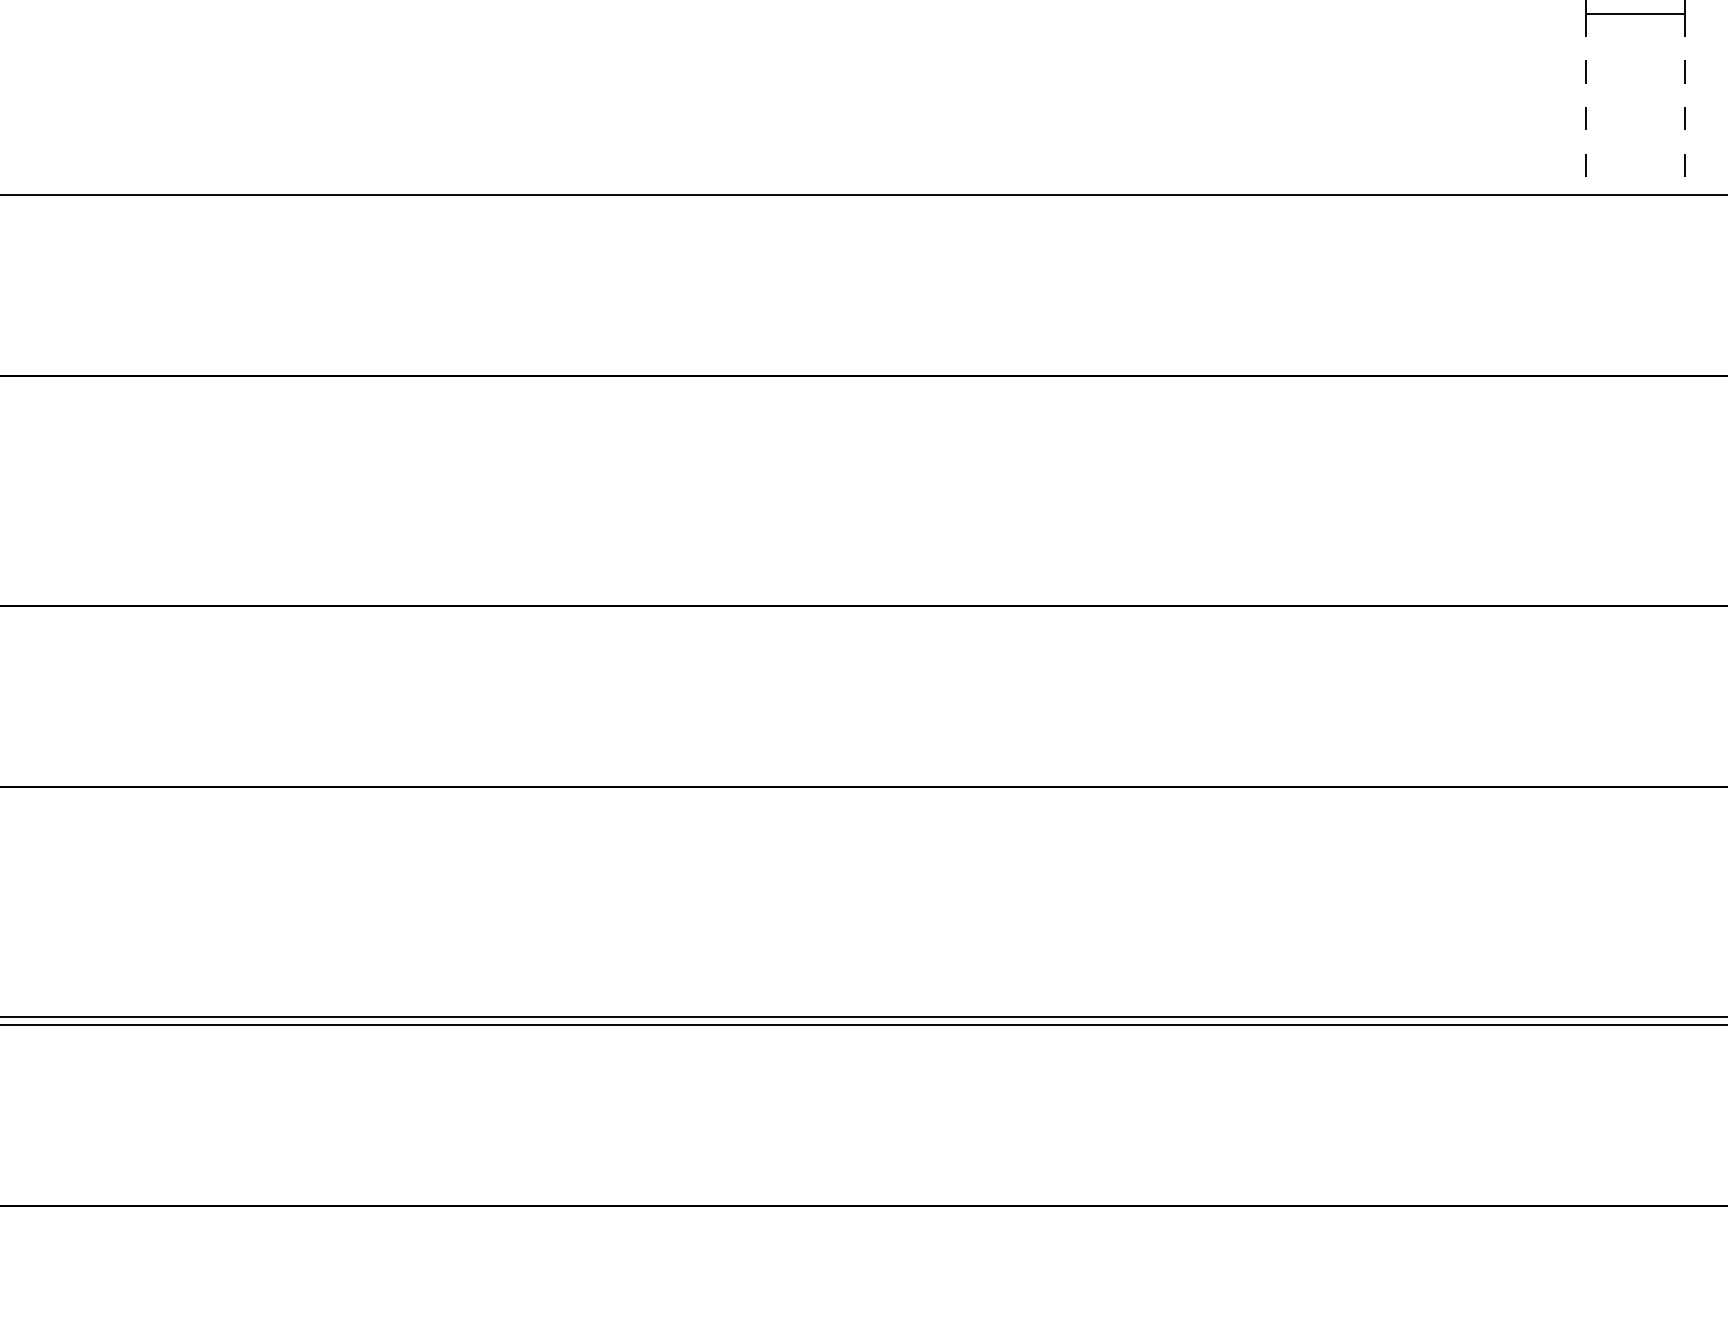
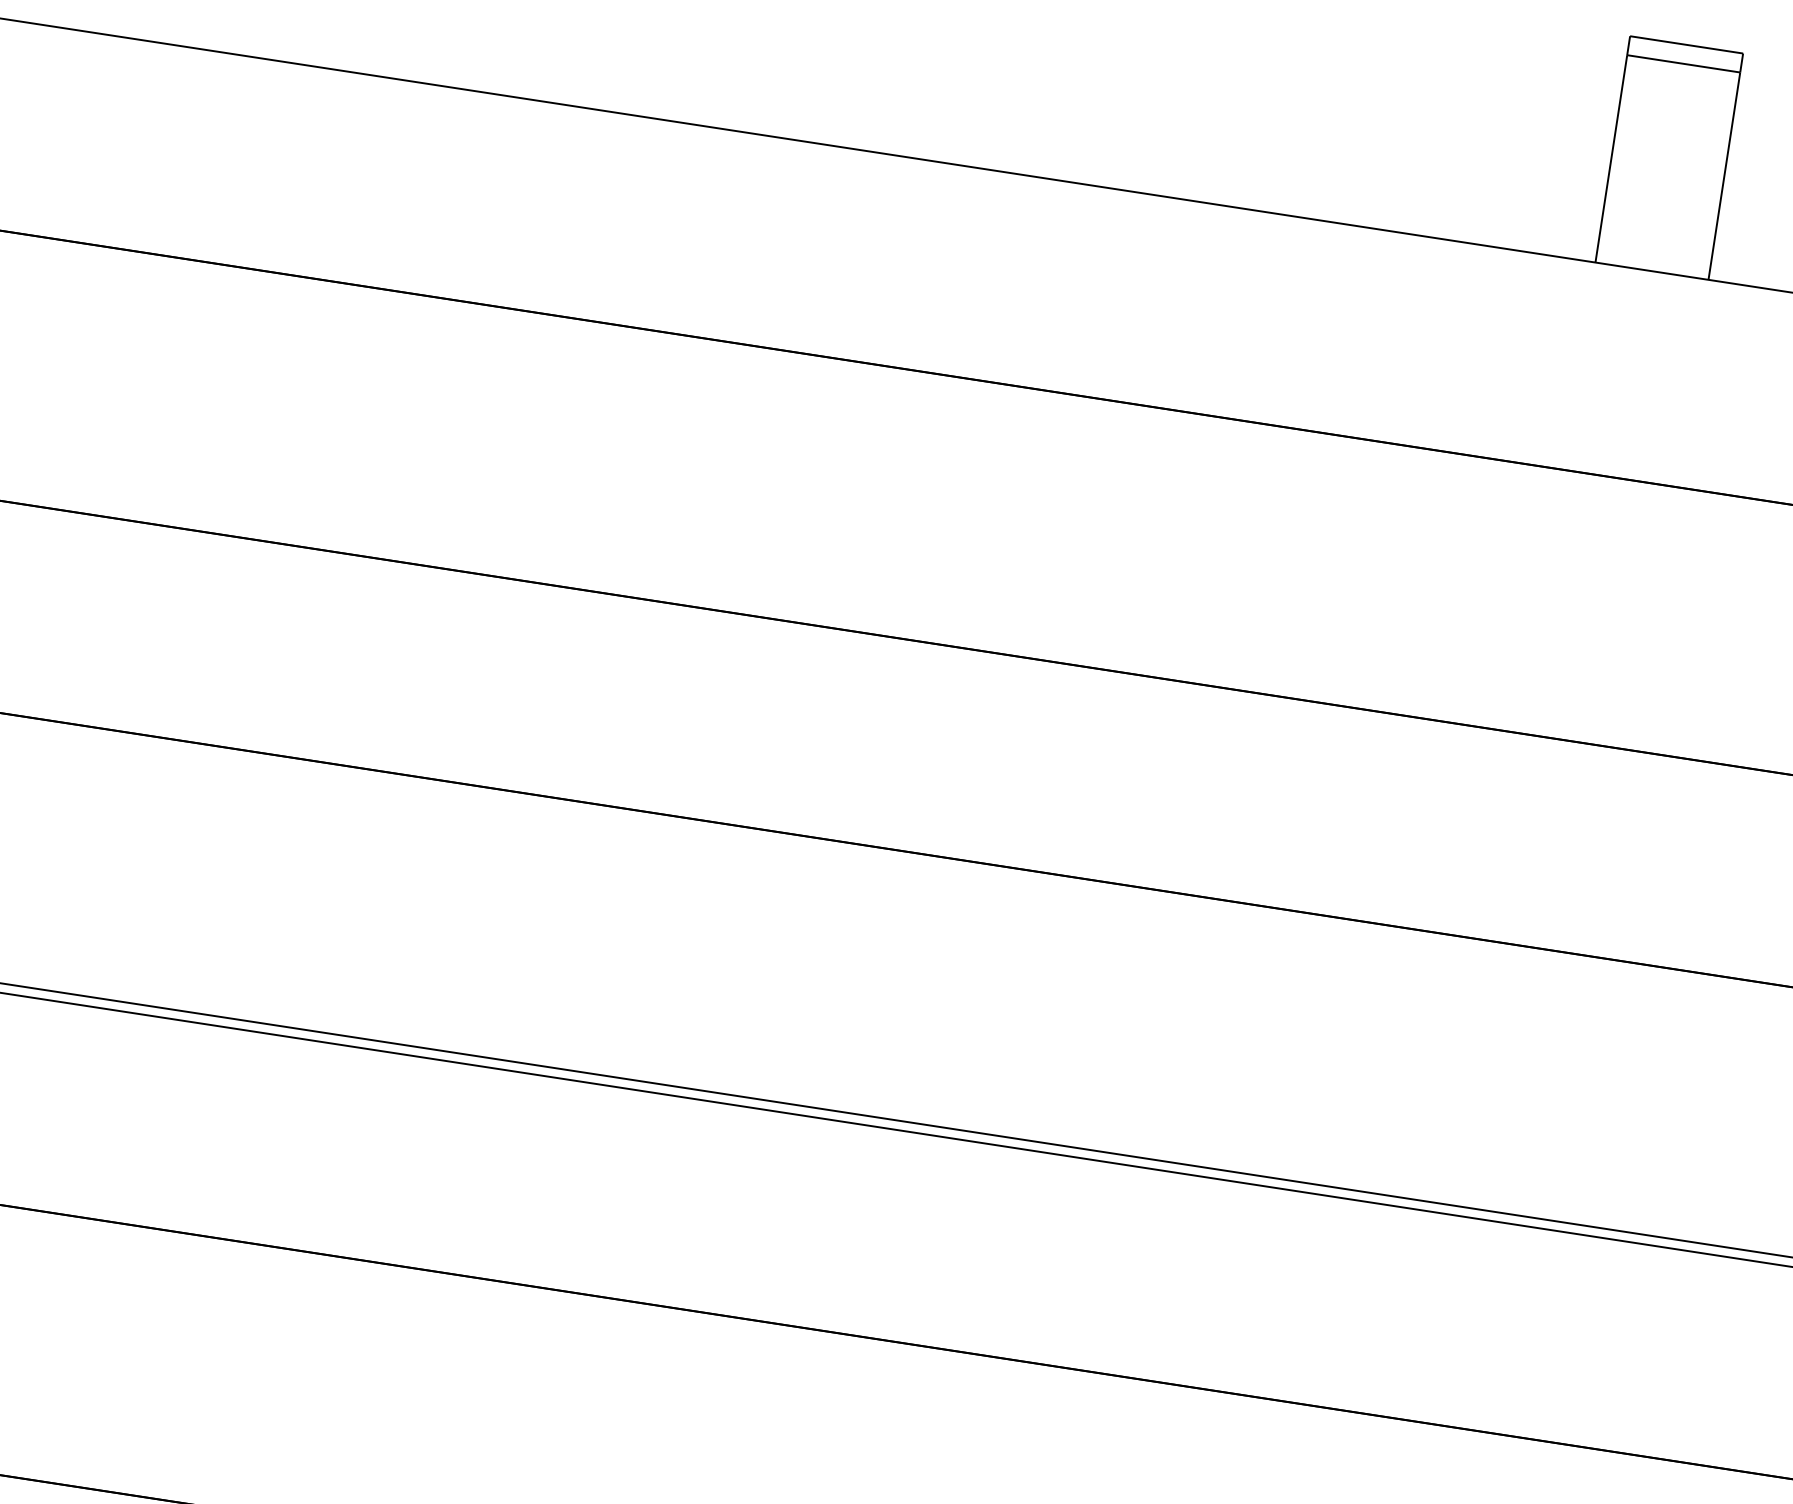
line: (1586, 104) -> (1611, 159), dashed -> solid
line: (1684, 104) -> (1724, 176), dashed -> solid

